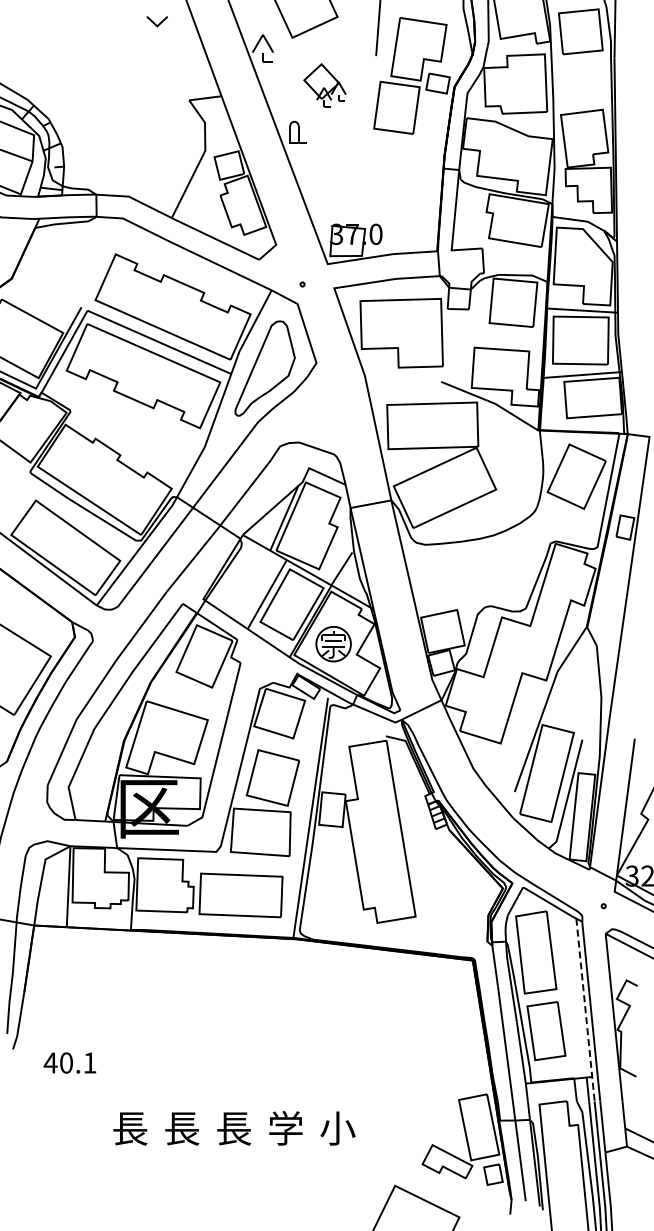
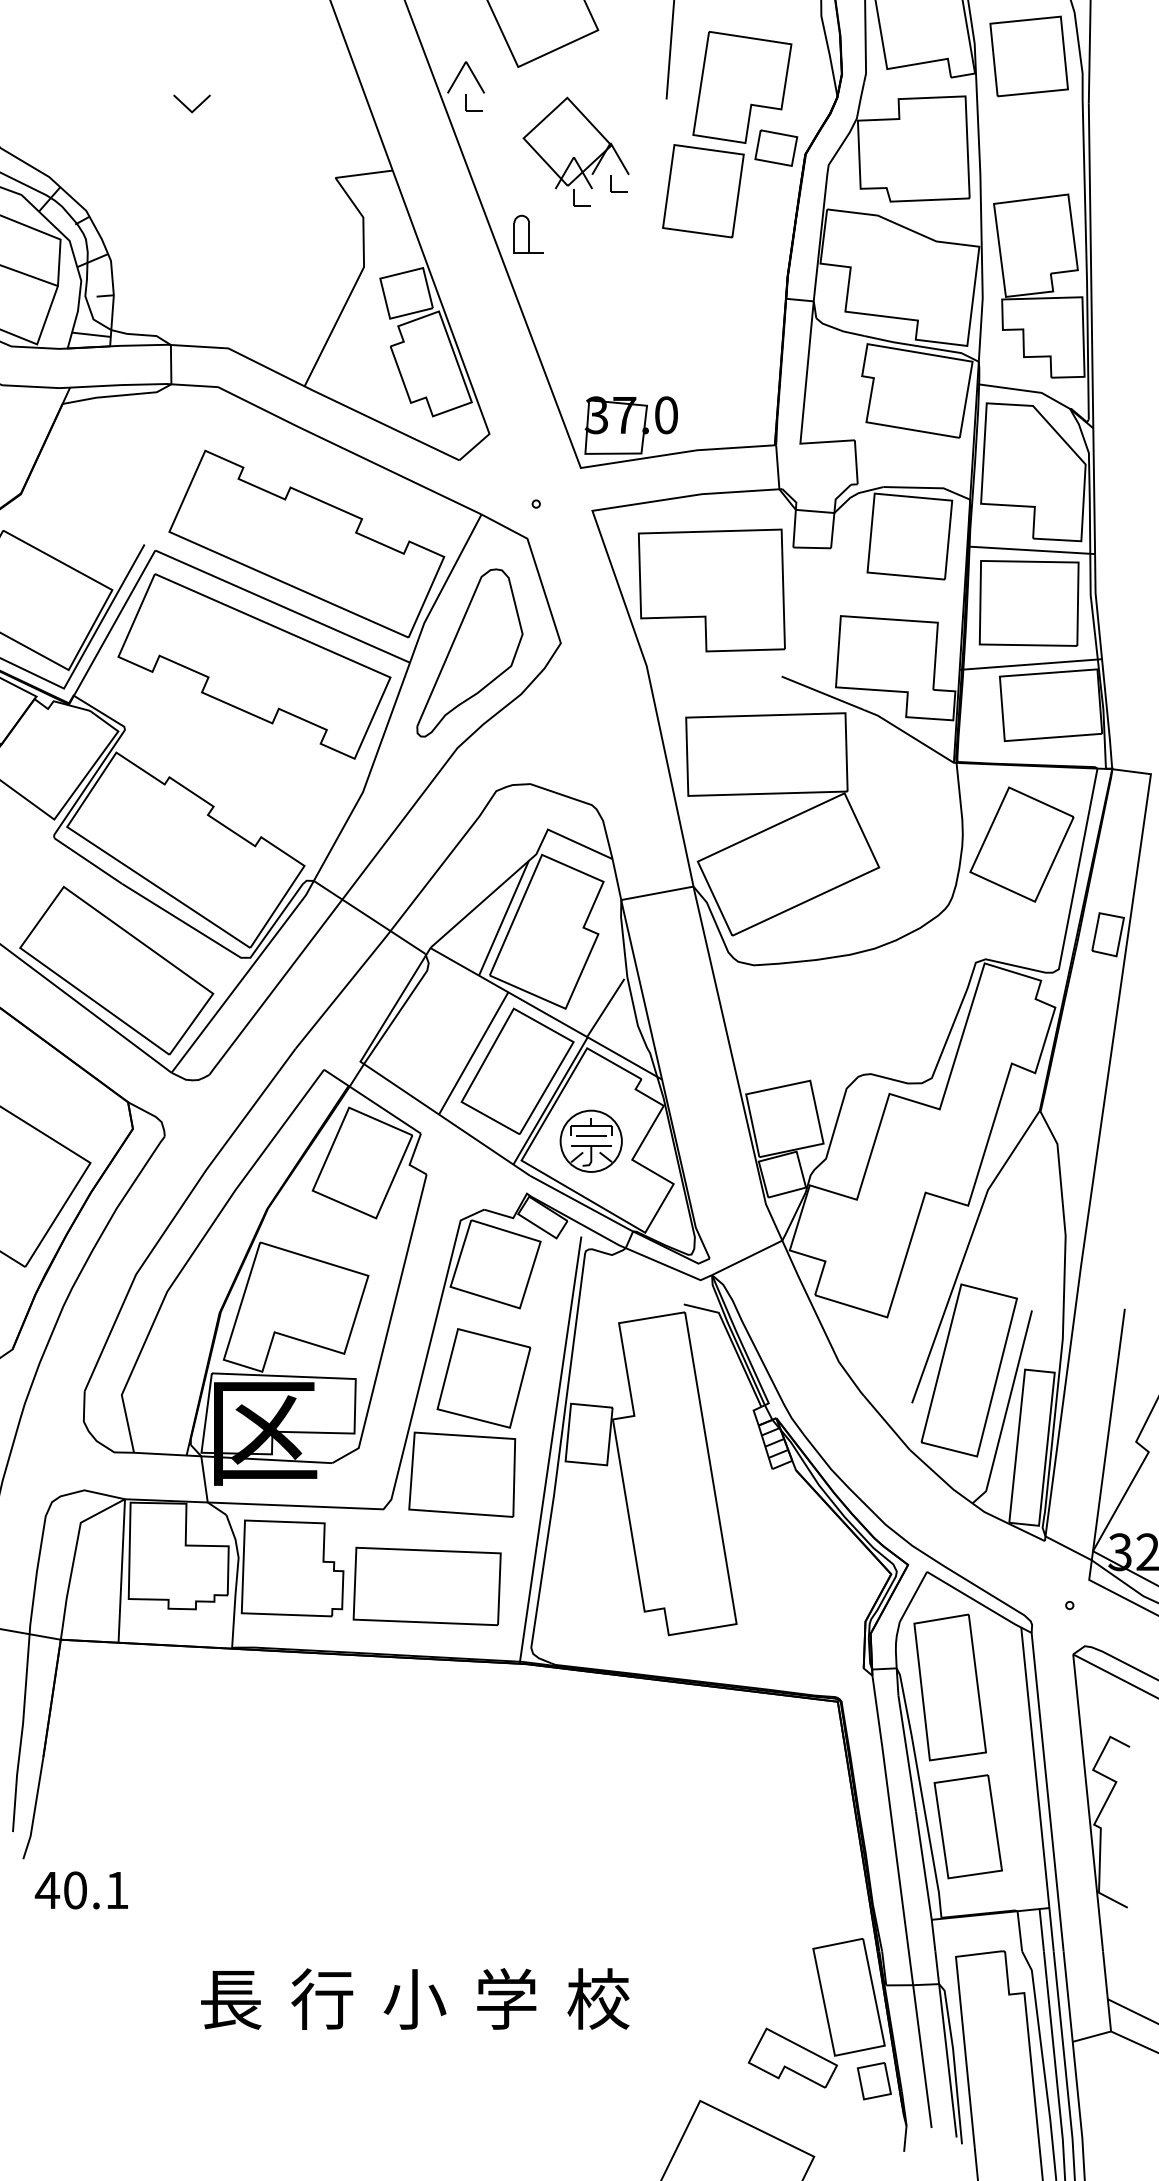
part: (157, 21) -> (192, 103), moved
part: (324, 85) -> (575, 151), size x1.43
line: (585, 1010) -> (1037, 1790), dashed -> solid
text: (69, 1062) -> (80, 1889), moved
text: (181, 1128) -> (321, 1999), 長 -> 行
text: (233, 1128) -> (413, 1999), 長 -> 小
text: (337, 1128) -> (598, 1999), 小 -> 校

